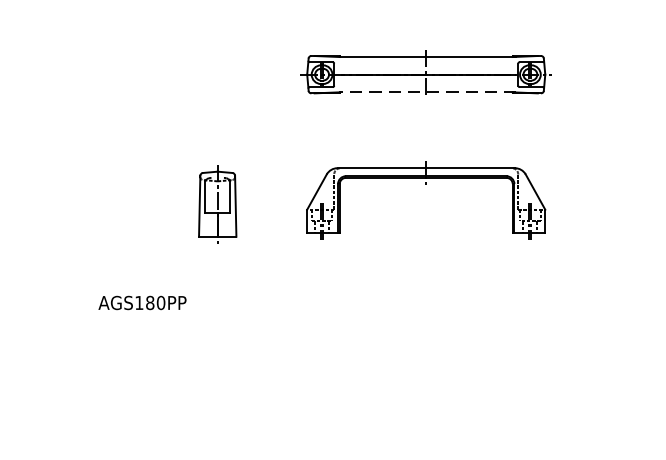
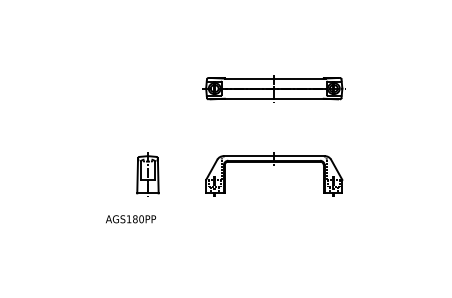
line: (426, 91) -> (274, 98), dashed -> solid
part: (426, 184) -> (274, 165), moved
part: (216, 203) -> (147, 174), moved
text: (143, 303) -> (131, 219), moved

